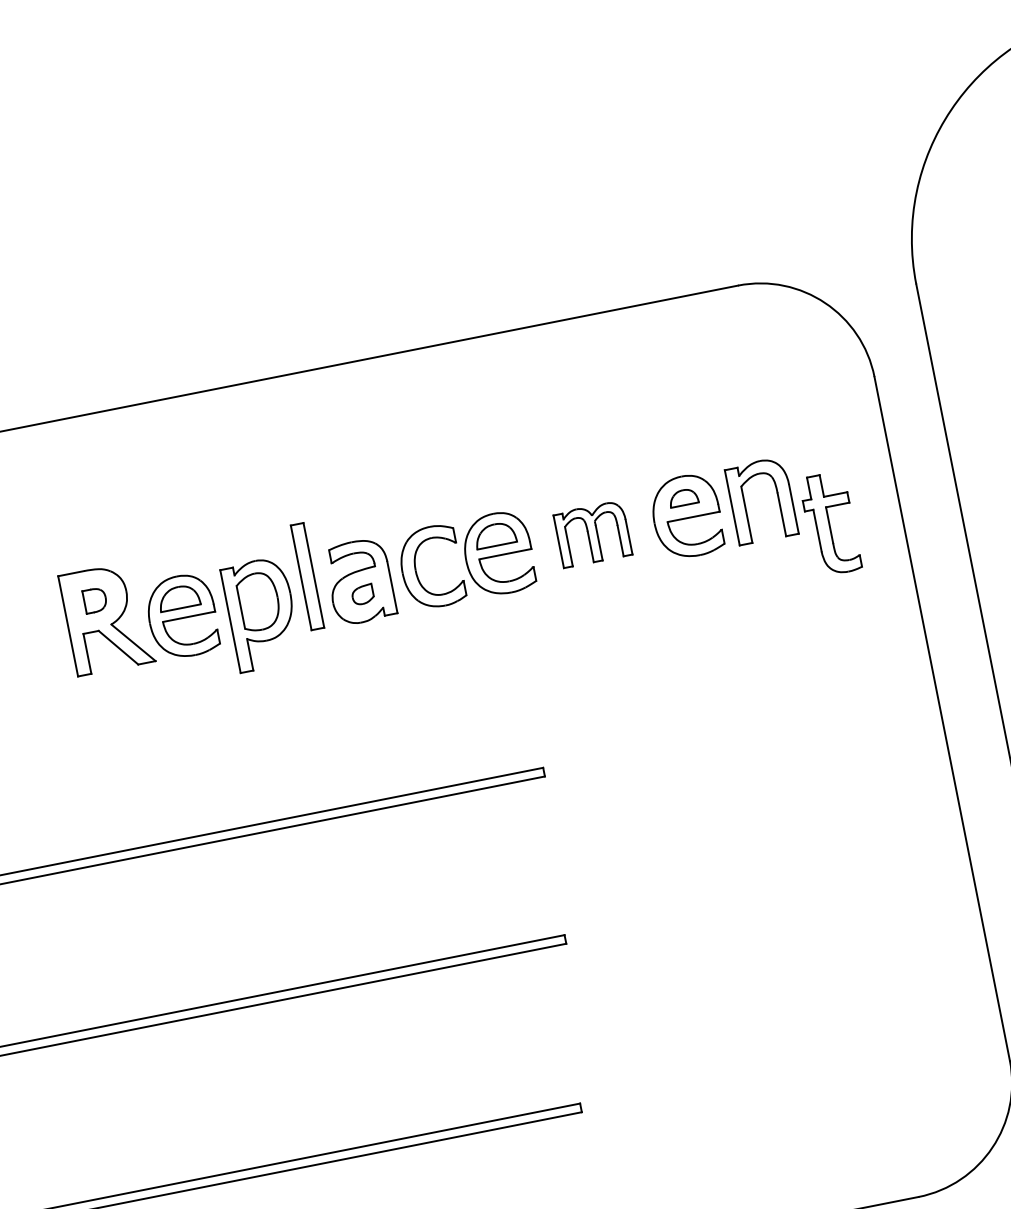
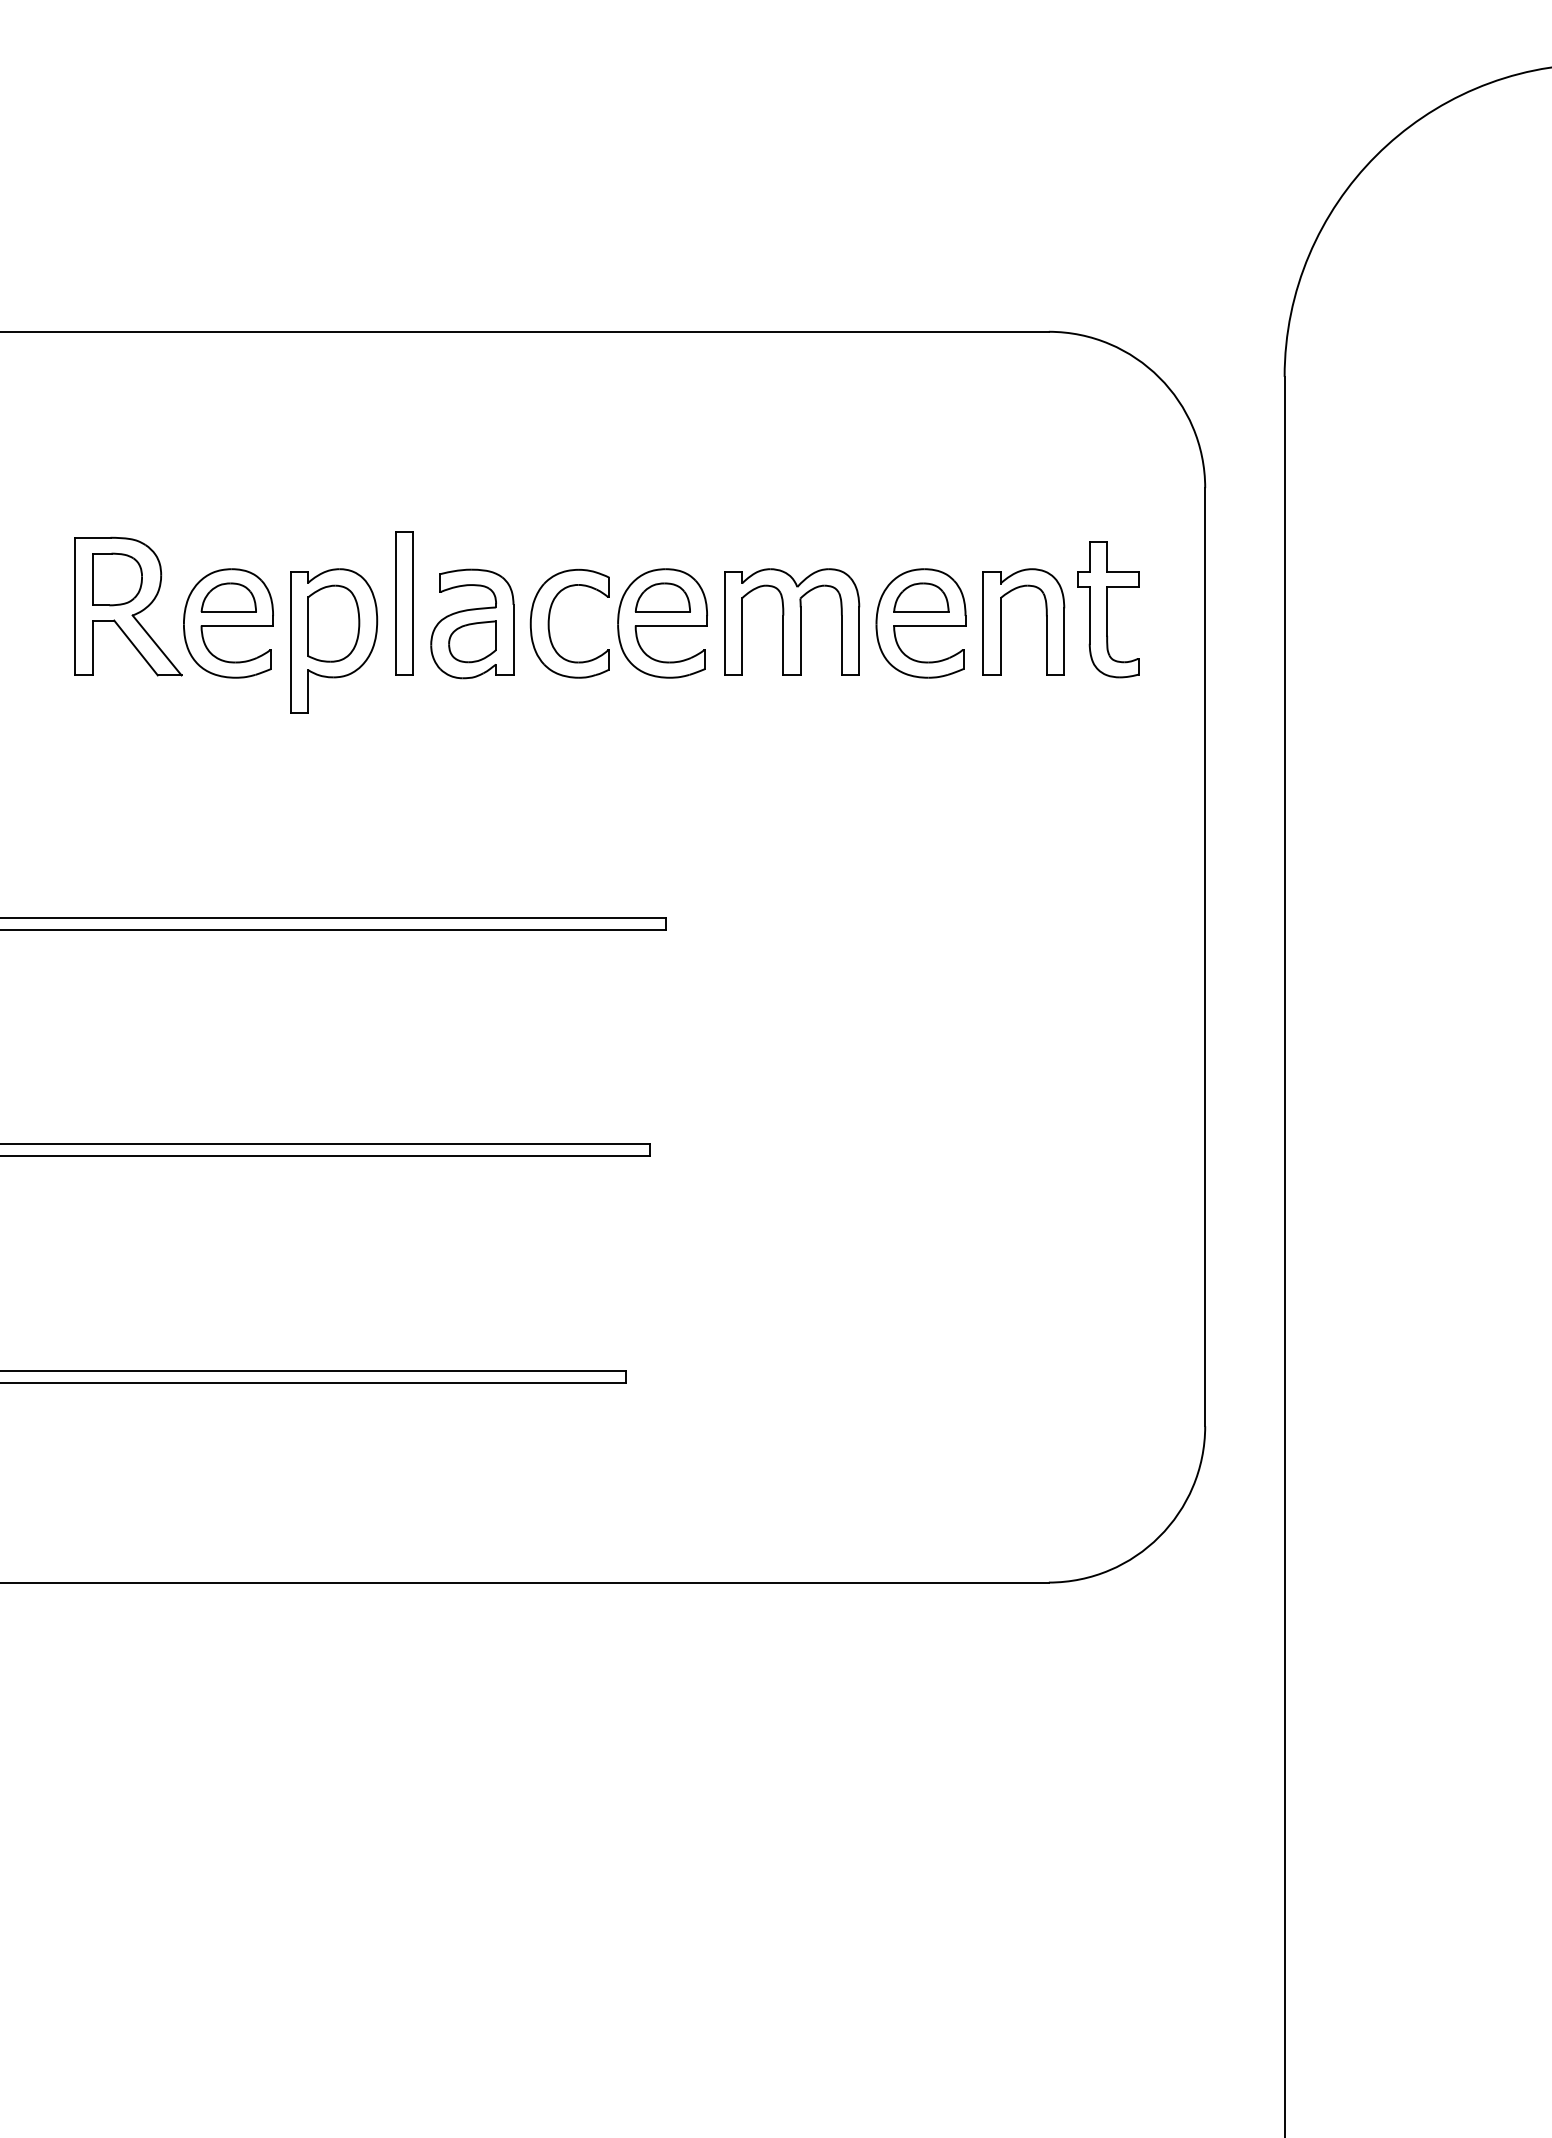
part: (683, 497) -> (921, 597), size x1.43
part: (830, 523) -> (1108, 609), moved
part: (593, 533) -> (792, 621), size x1.43
part: (362, 594) -> (472, 641), size x1.67
part: (95, 600) -> (117, 579), size x1.67

